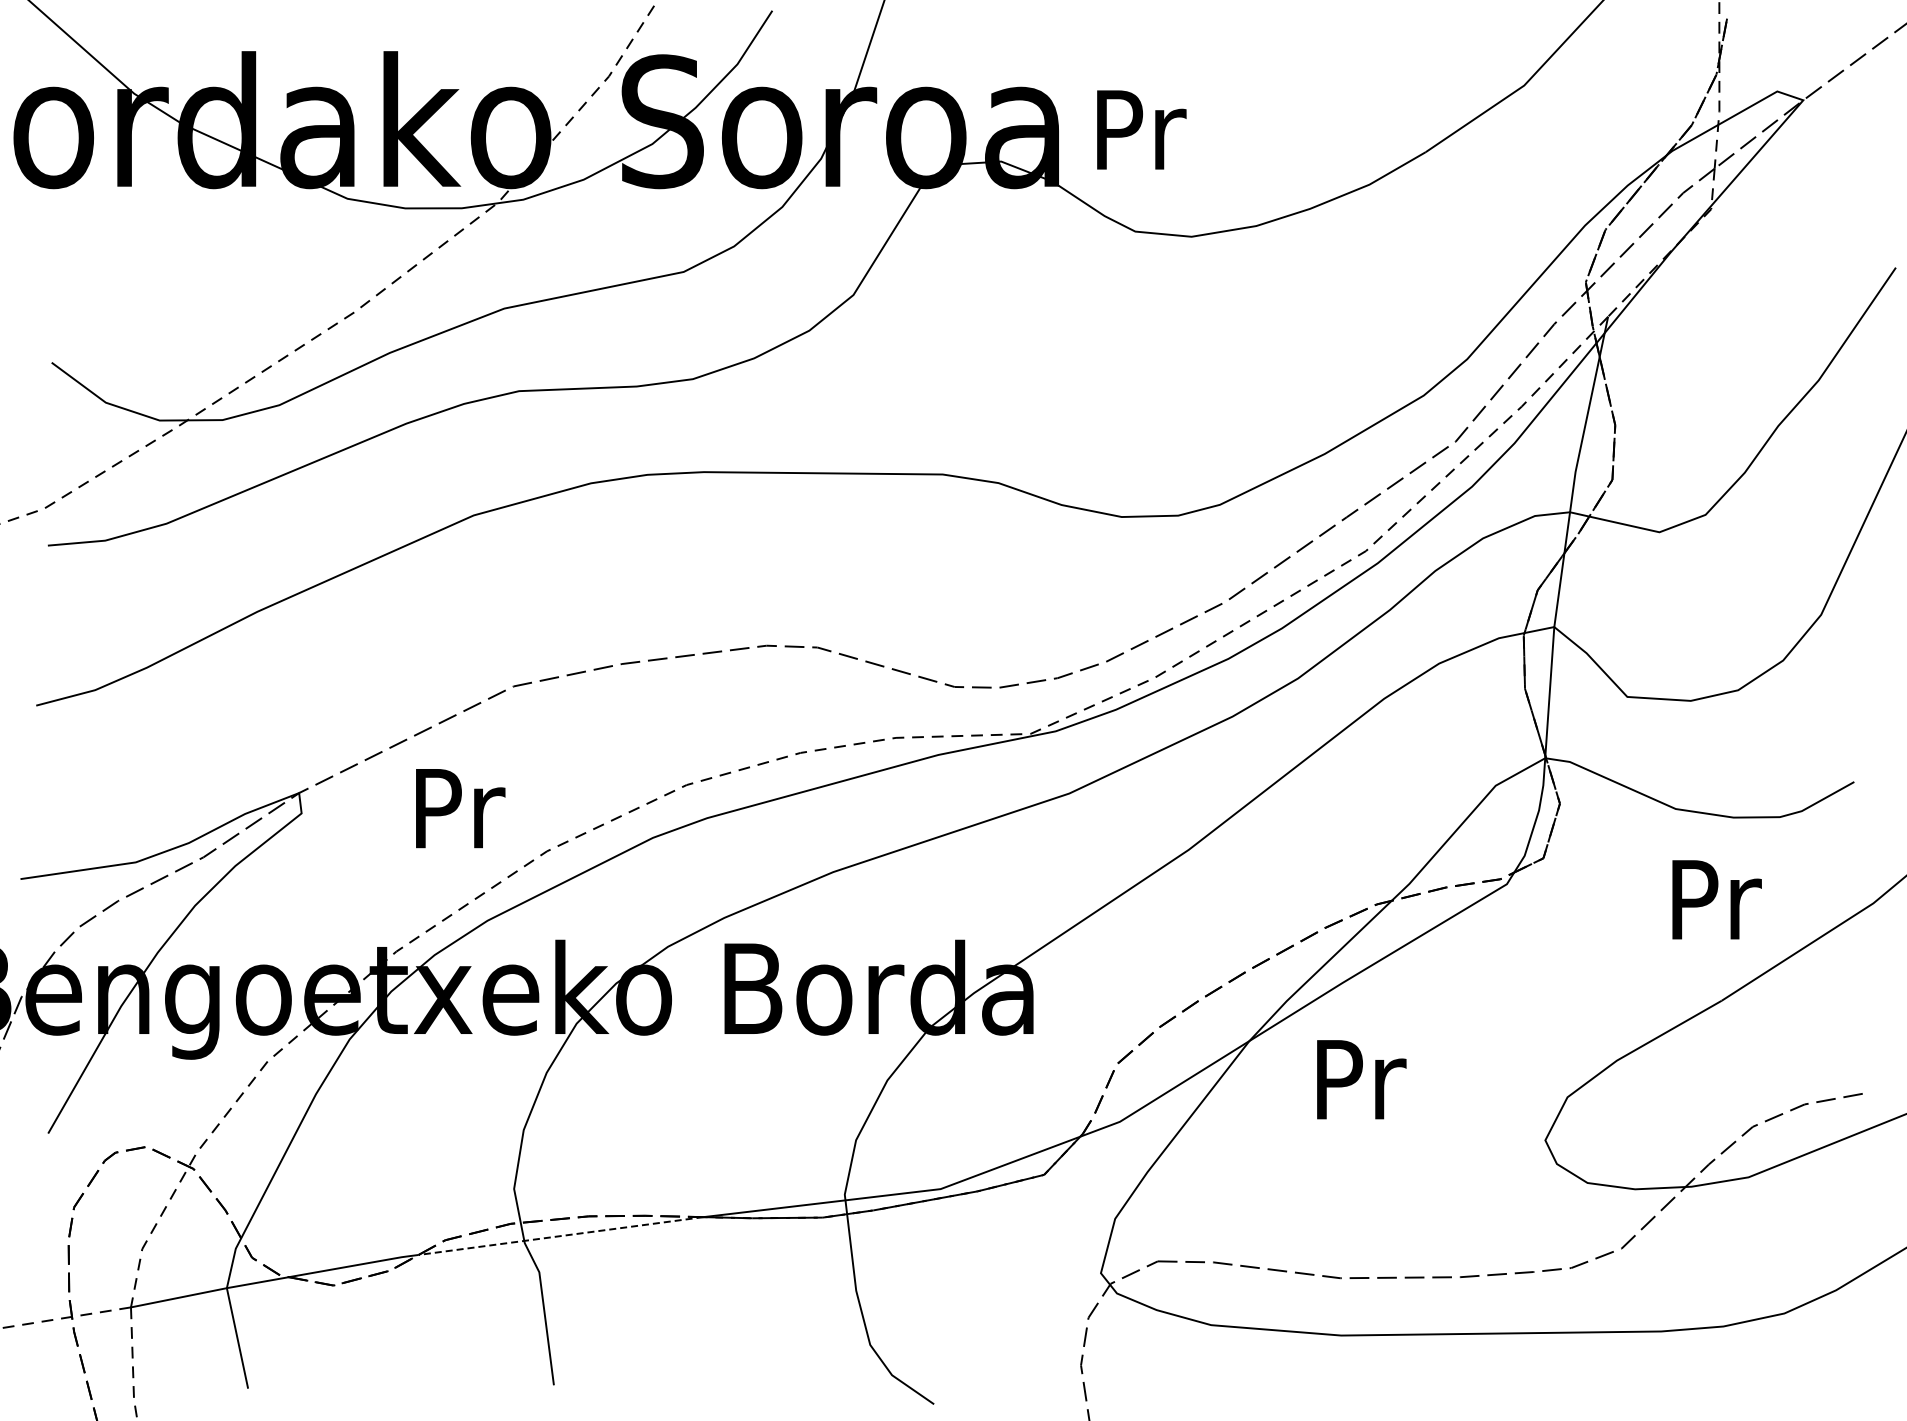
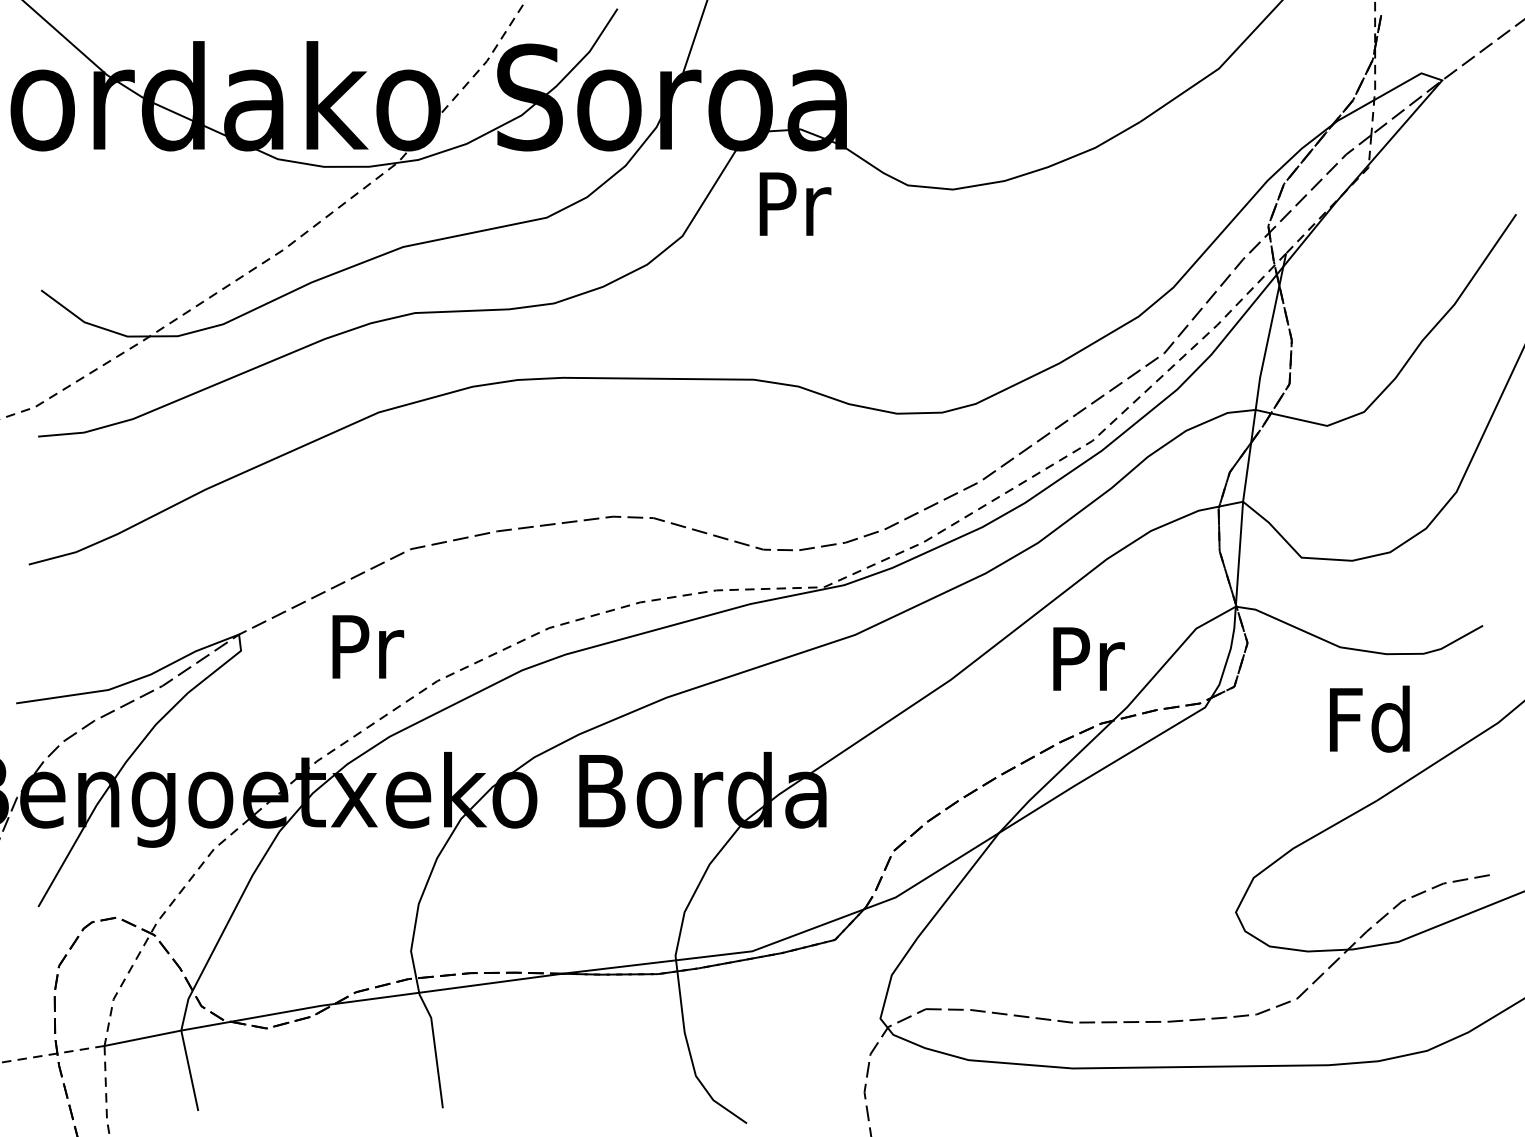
text: (1141, 129) -> (795, 203), moved
text: (1712, 898) -> (1369, 718), Pr -> Fd
text: (1361, 1079) -> (1088, 658), moved
line: (561, 1236) -> (448, 989), dashed -> solid

